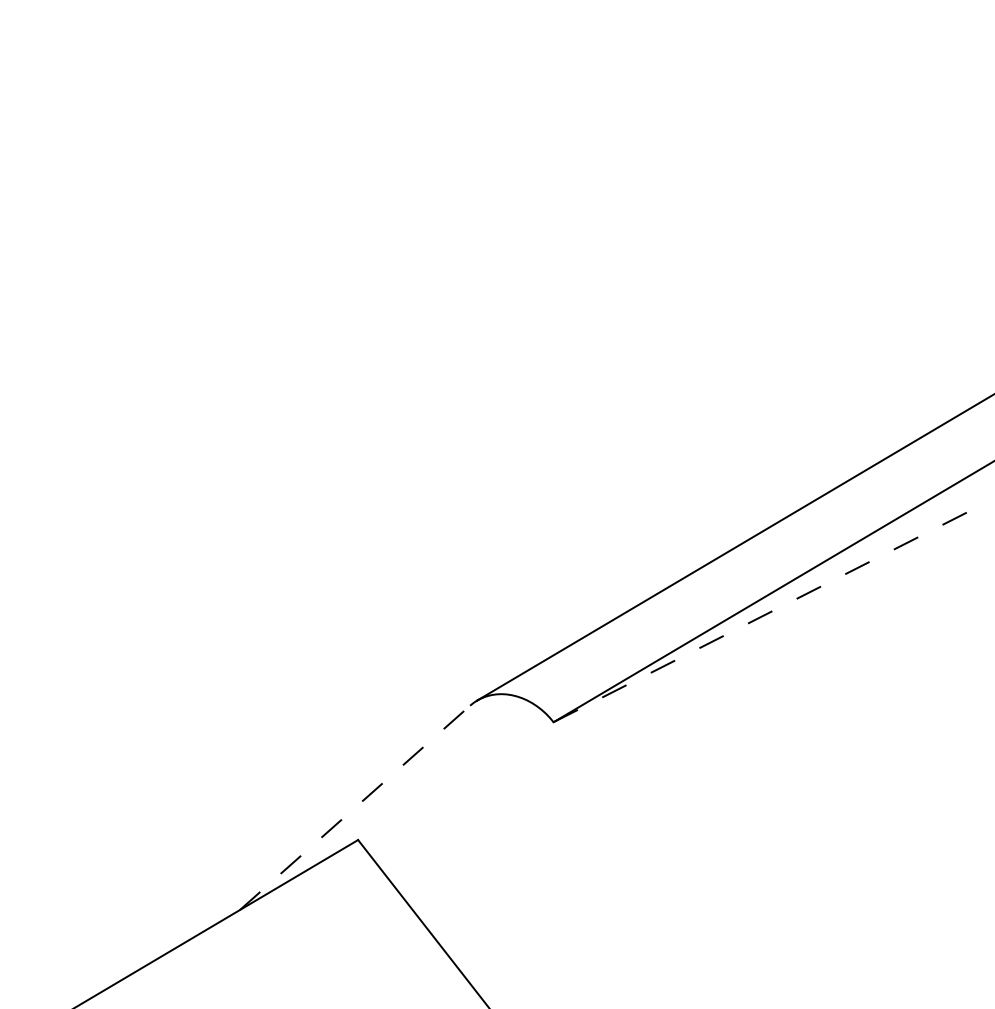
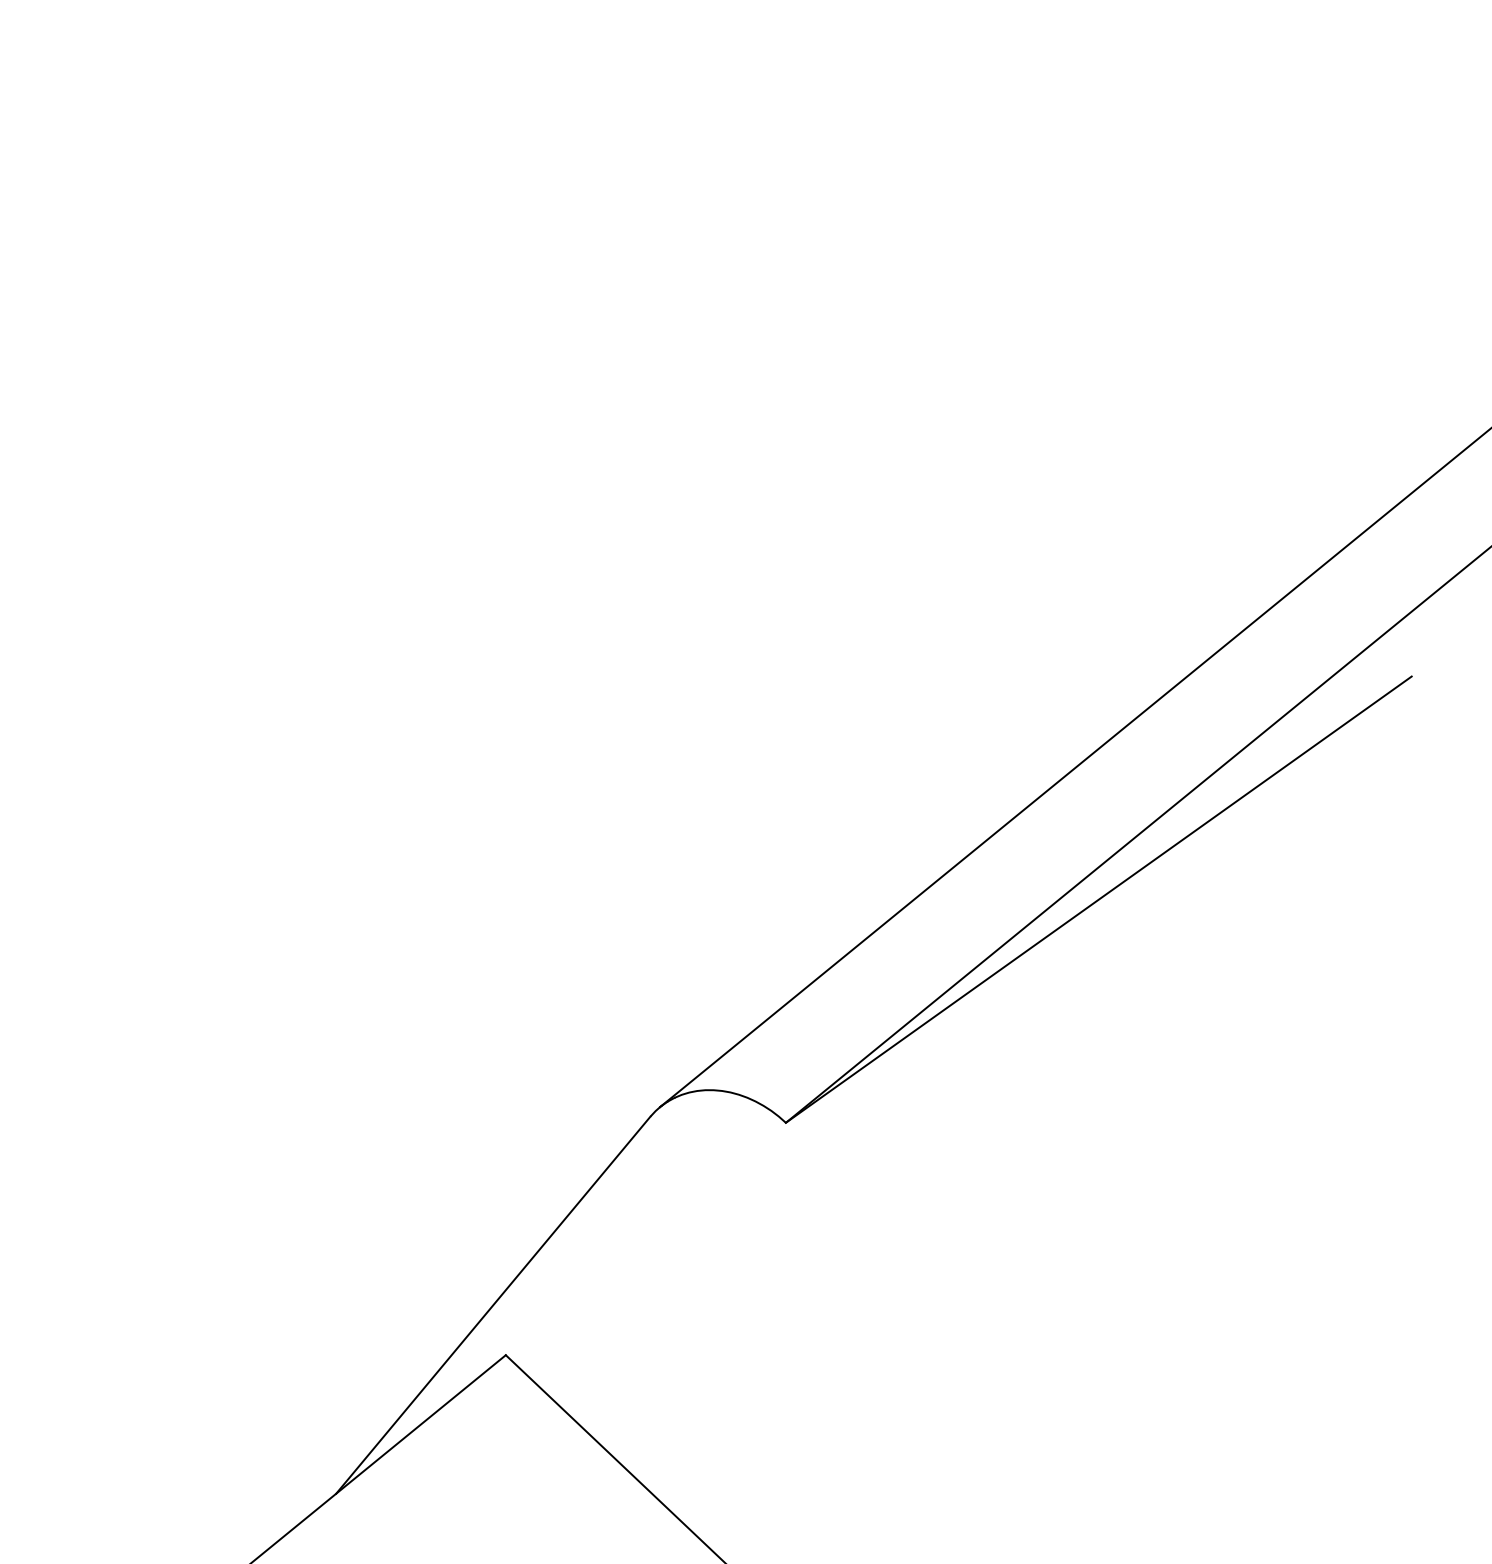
line: (768, 612) -> (1098, 898), dashed -> solid
line: (355, 807) -> (493, 1304), dashed -> solid

